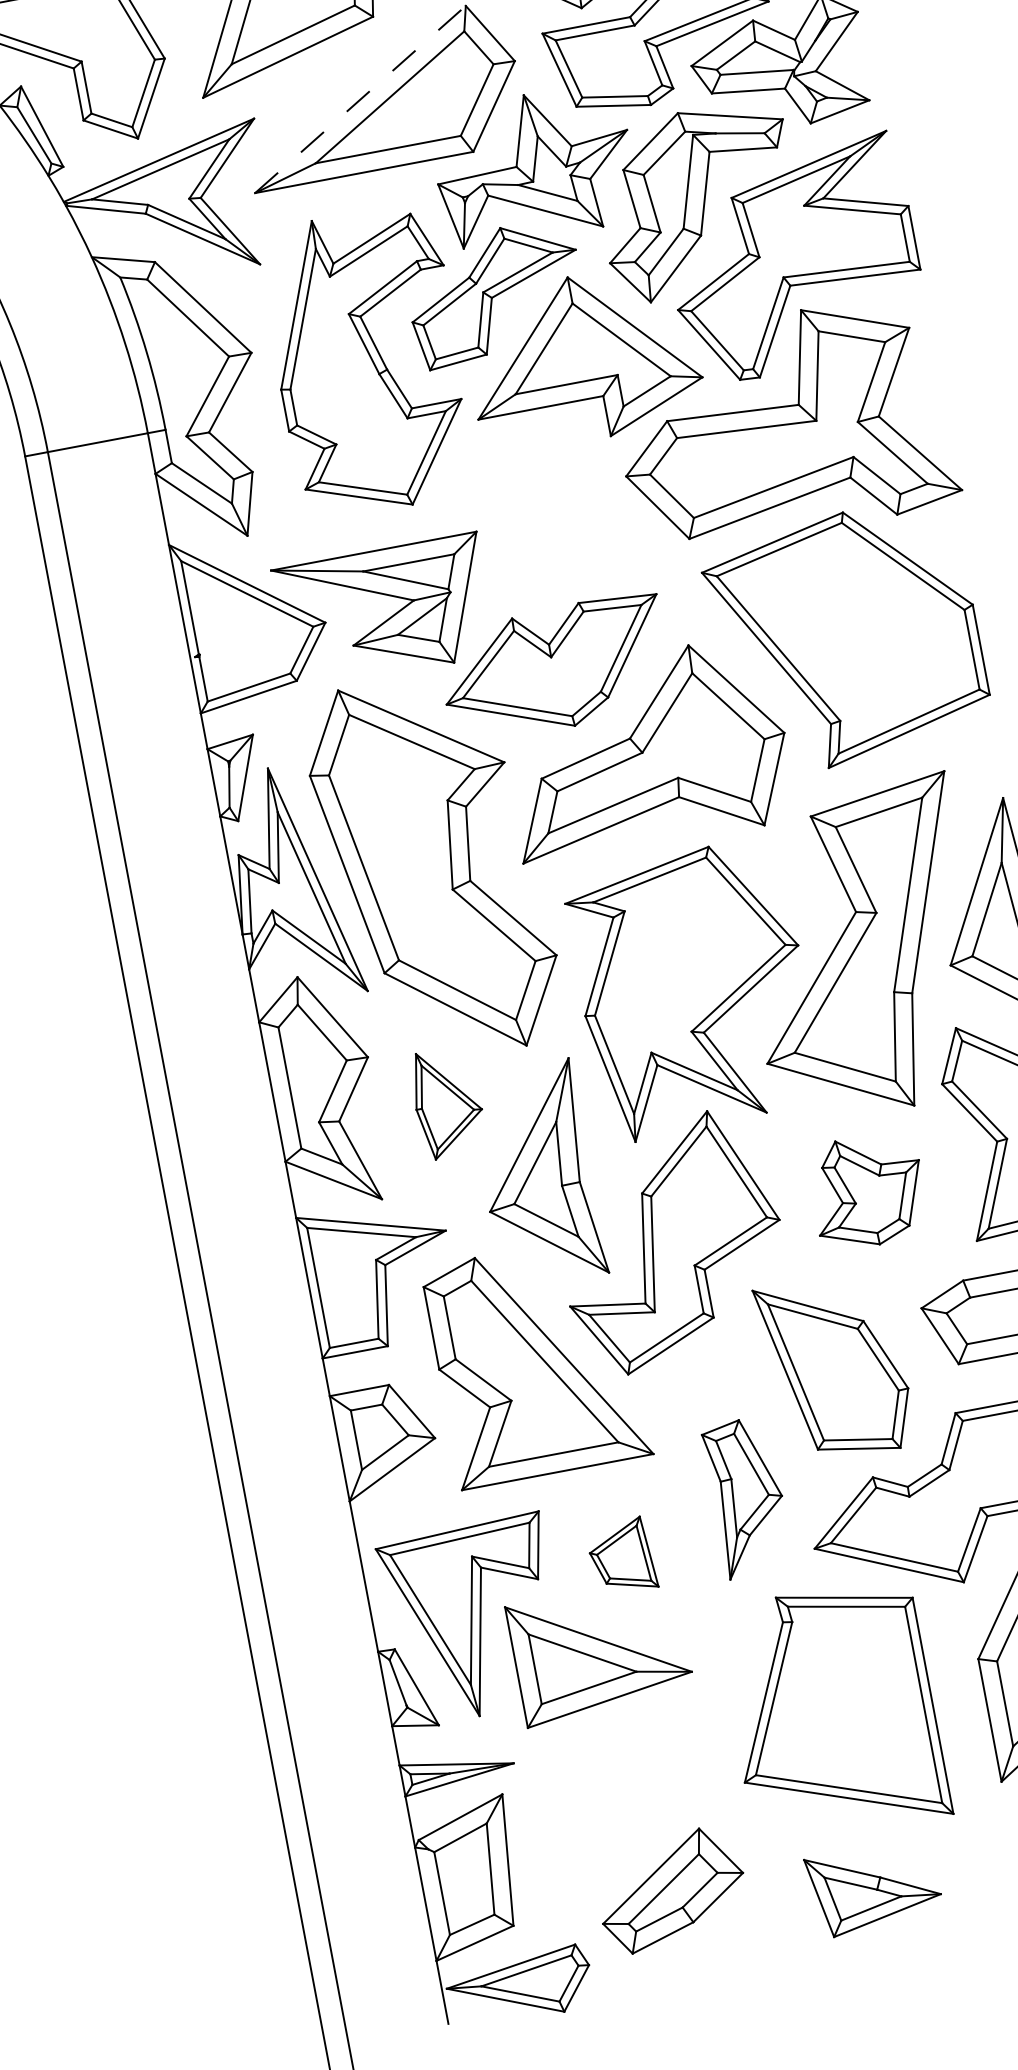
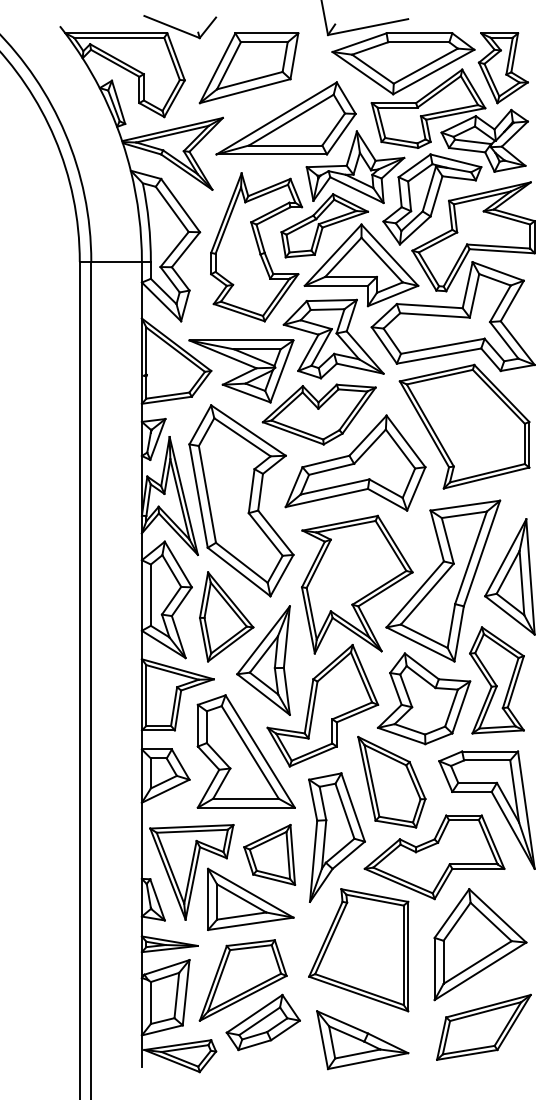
line: (362, 99) -> (277, 118), dashed -> solid
part: (554, 512) -> (333, 338), added
part: (447, 1101) -> (226, 616), size x1.67
part: (866, 1190) -> (423, 698), size x1.67
part: (746, 1497) -> (336, 837), size x1.67
part: (620, 1555) -> (269, 854), size x1.67
part: (614, 1814) -> (242, 980), added
part: (874, 1888) -> (362, 1040), size x1.43

